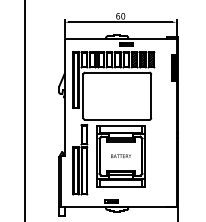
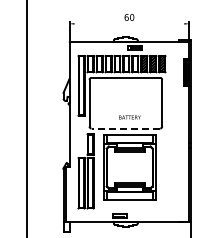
line: (120, 21) -> (129, 23), removed
line: (116, 119) -> (125, 128), solid -> dashed
text: (120, 156) -> (129, 117), moved

